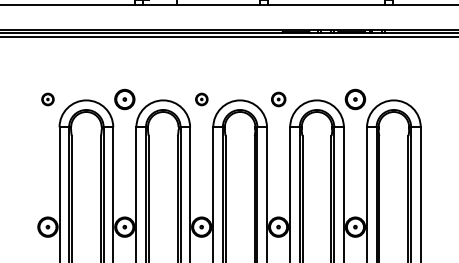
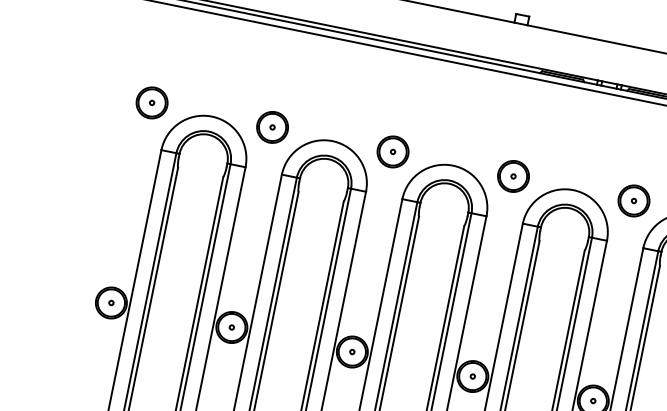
part: (47, 99) -> (151, 102), size x1.67
part: (201, 99) -> (392, 151), size x1.67
part: (278, 99) -> (513, 176), size x1.43

